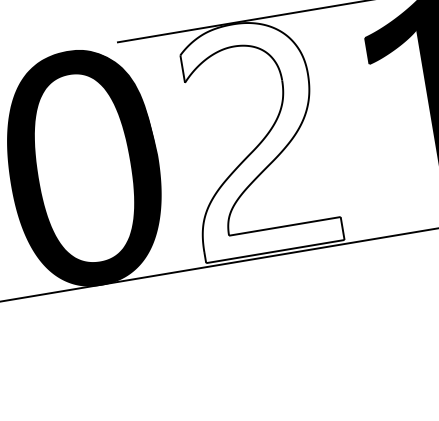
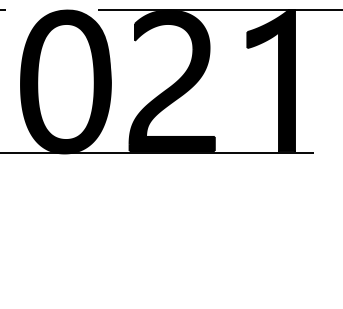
fill: (255, 137) -> (171, 80), added

